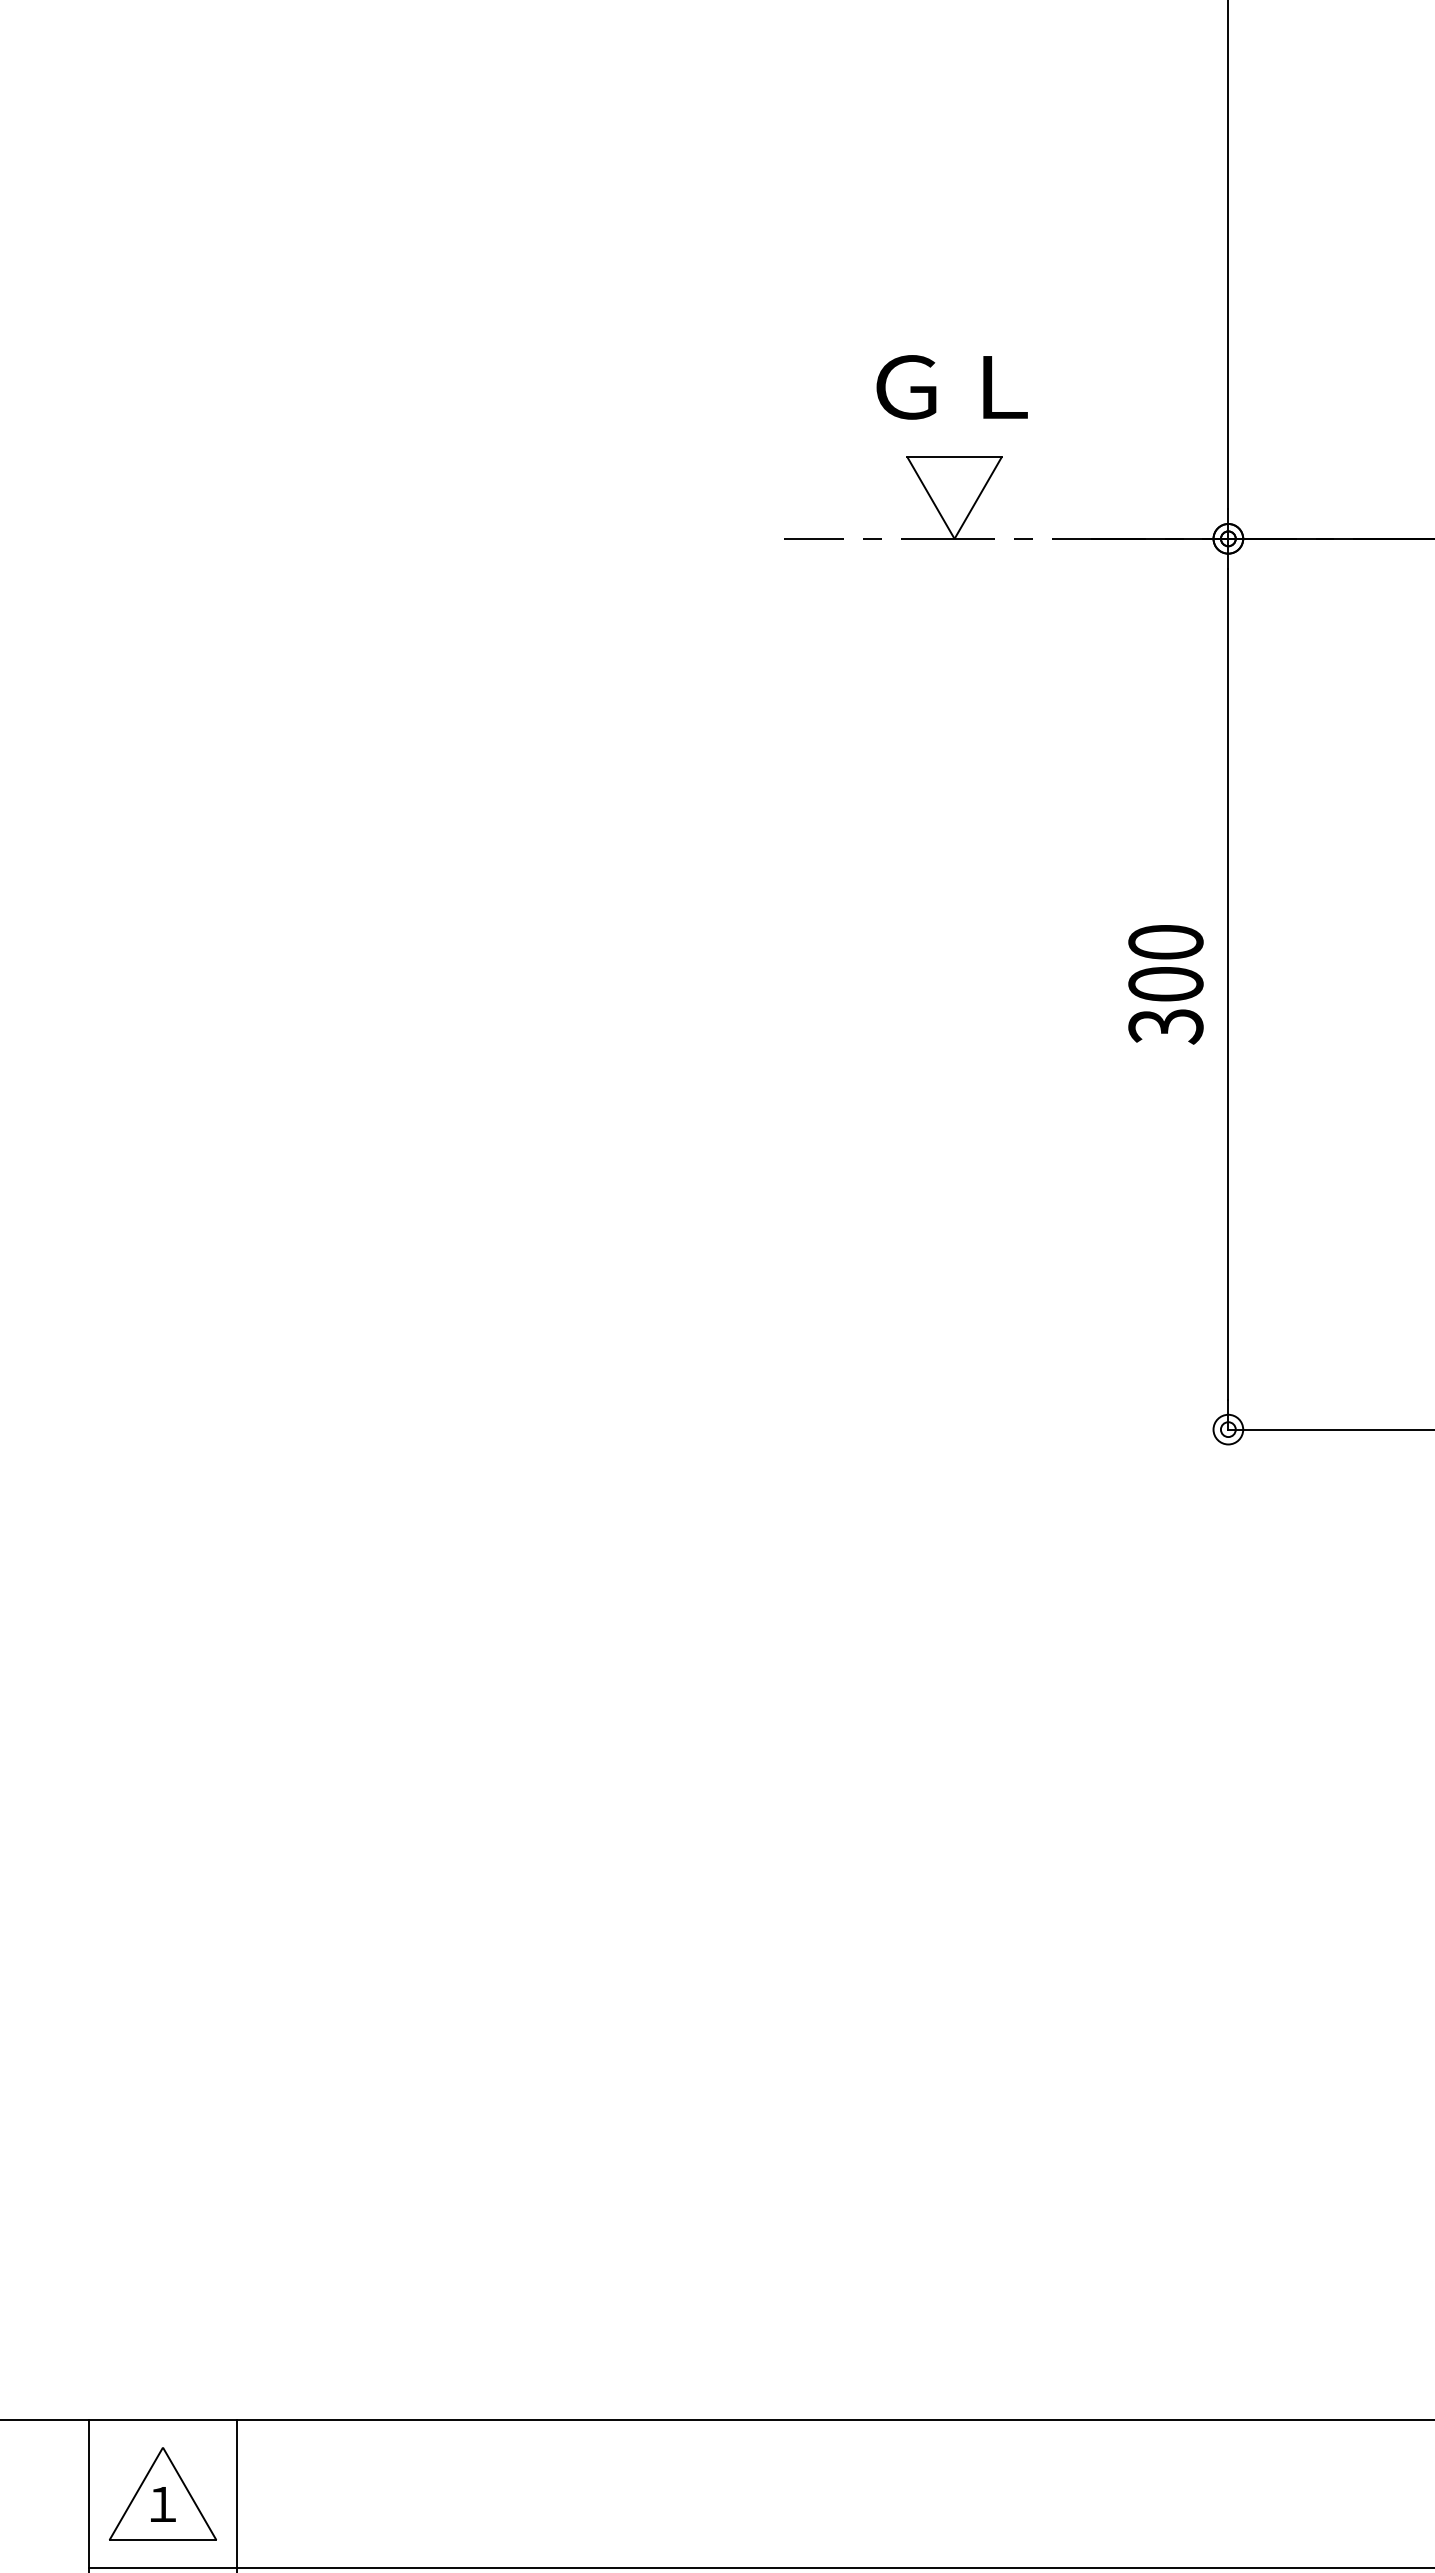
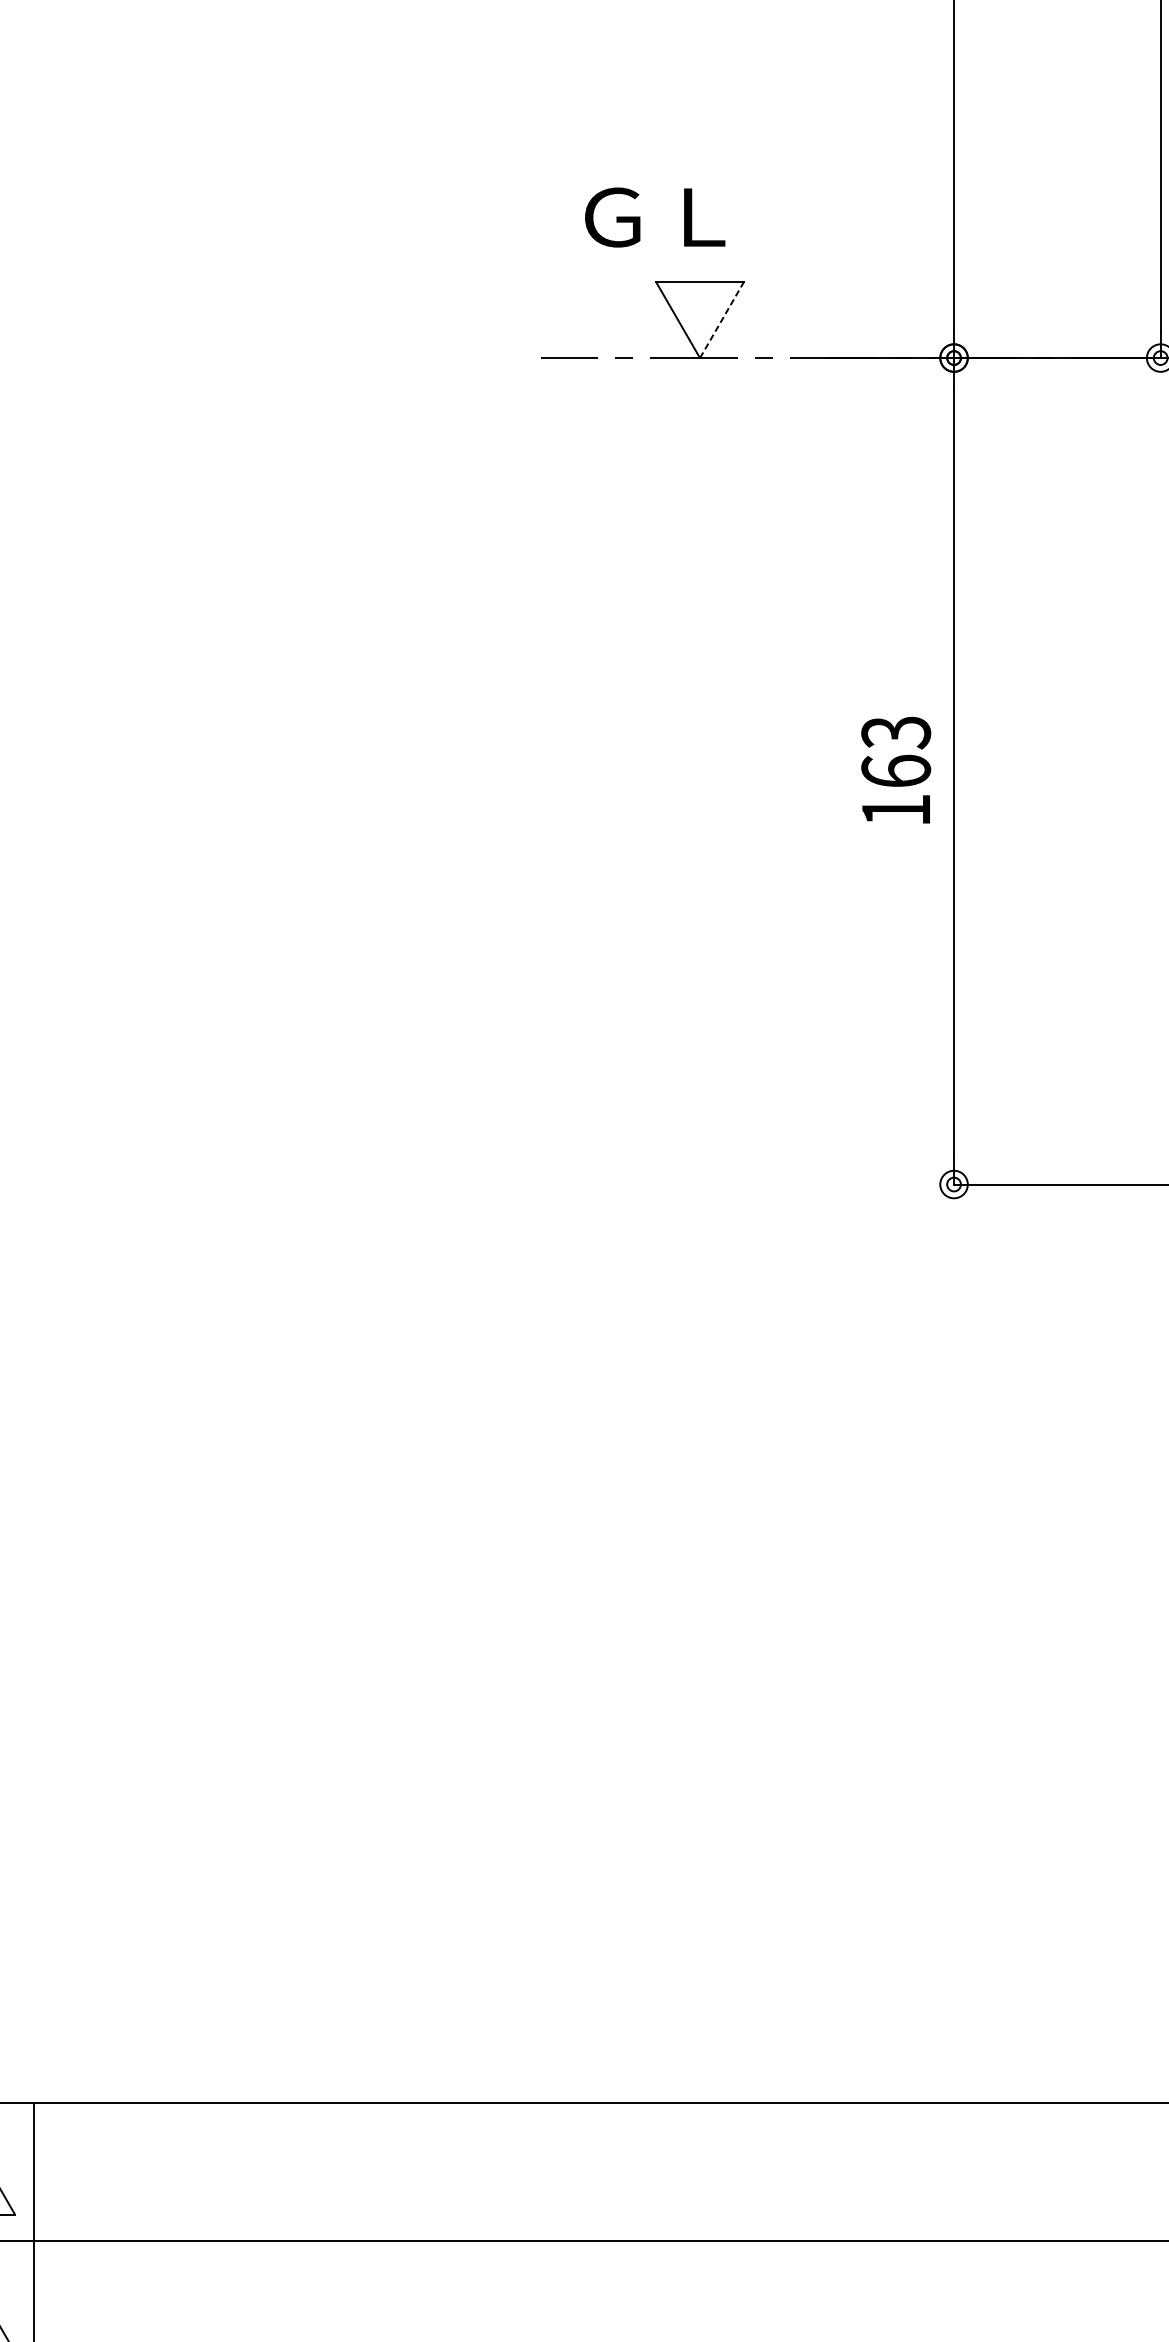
text: (951, 387) -> (654, 217), moved
line: (978, 497) -> (722, 319), solid -> dashed
text: (1165, 984) -> (895, 771), 300 -> 163

